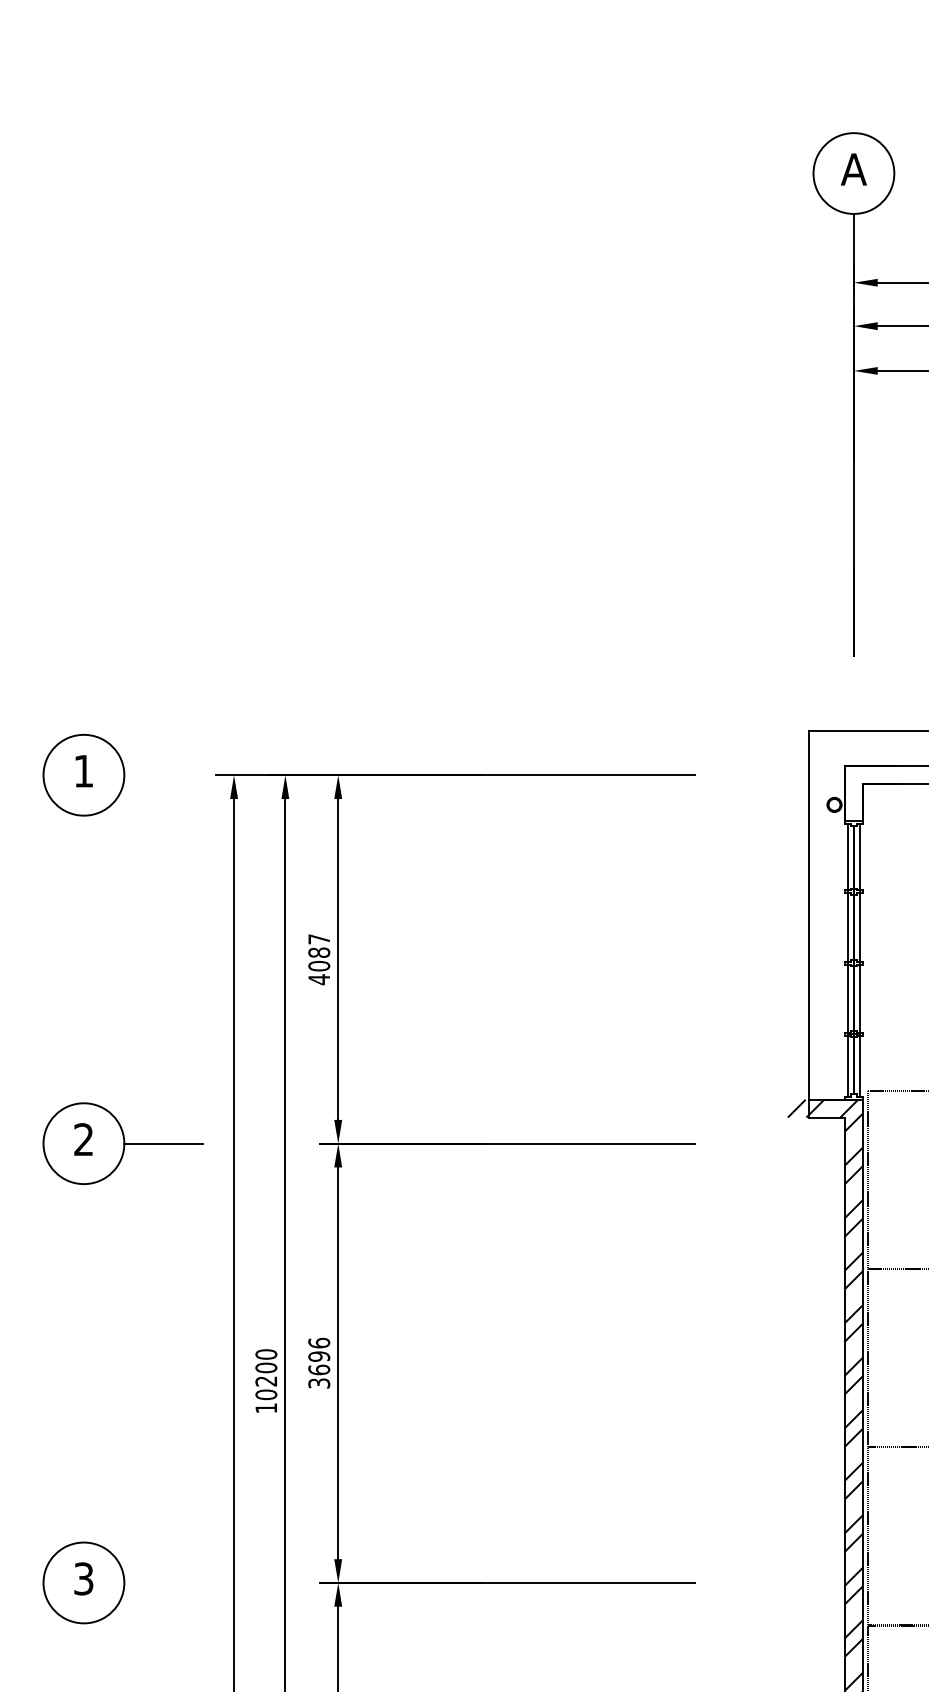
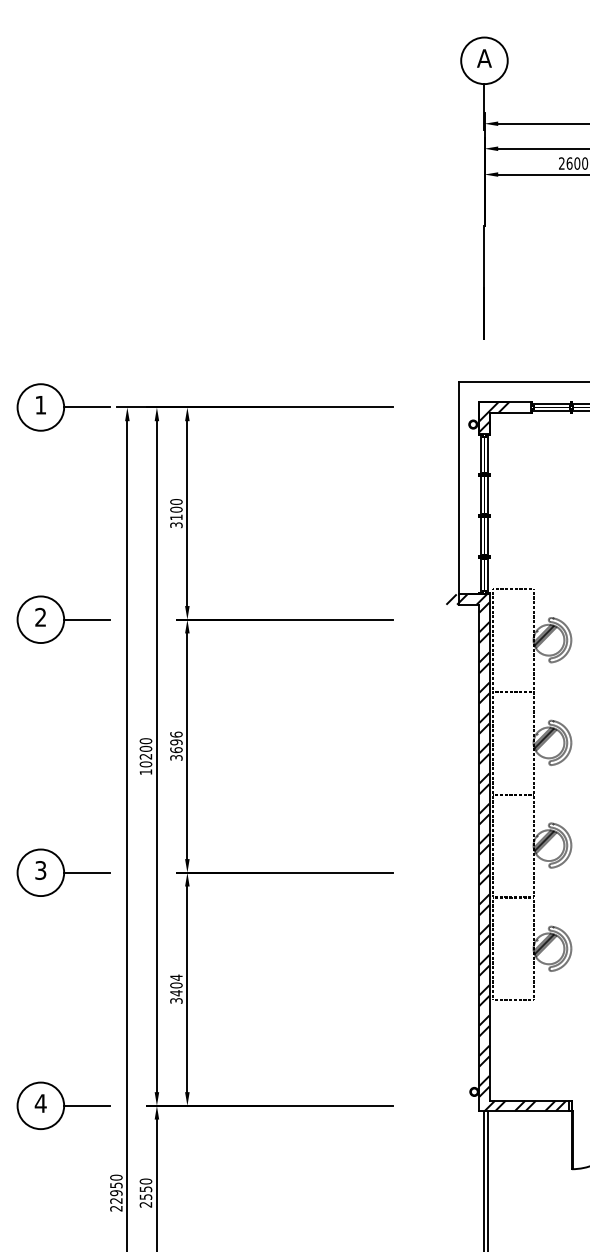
line: (163, 775) -> (86, 407), added
hatch: (871, 792) -> (494, 417), added
text: (319, 959) -> (176, 513), 4087 -> 3100
line: (163, 1582) -> (86, 872), added

